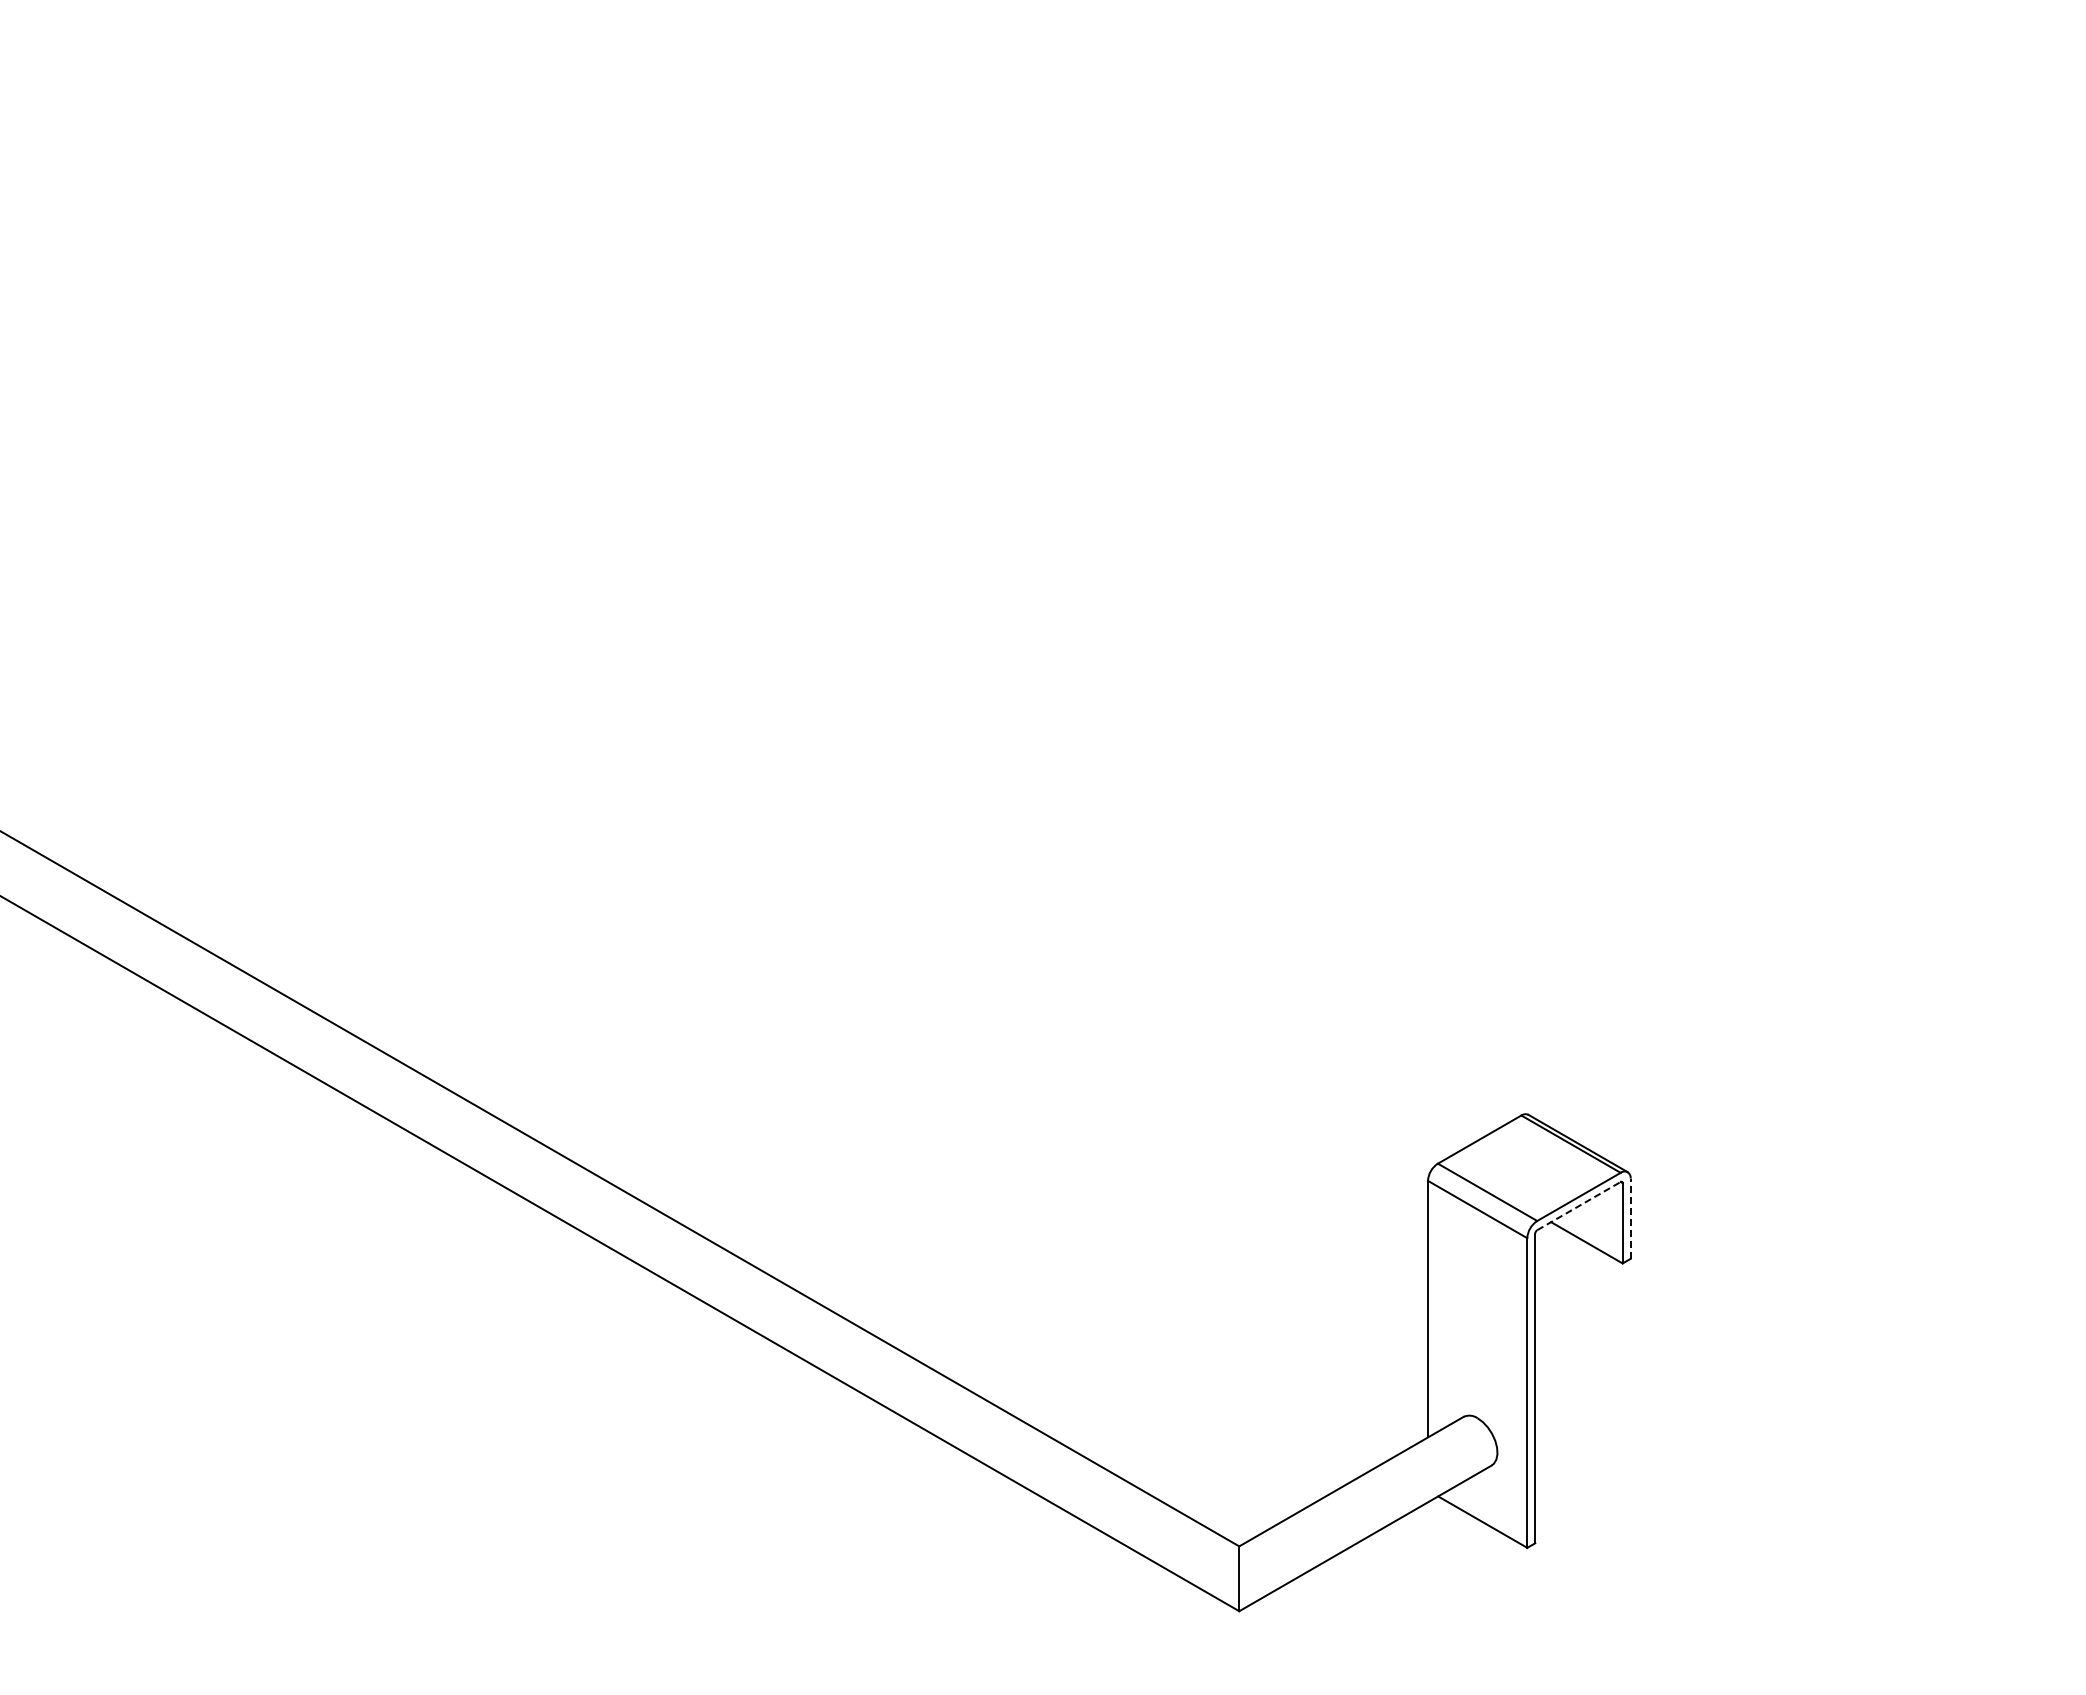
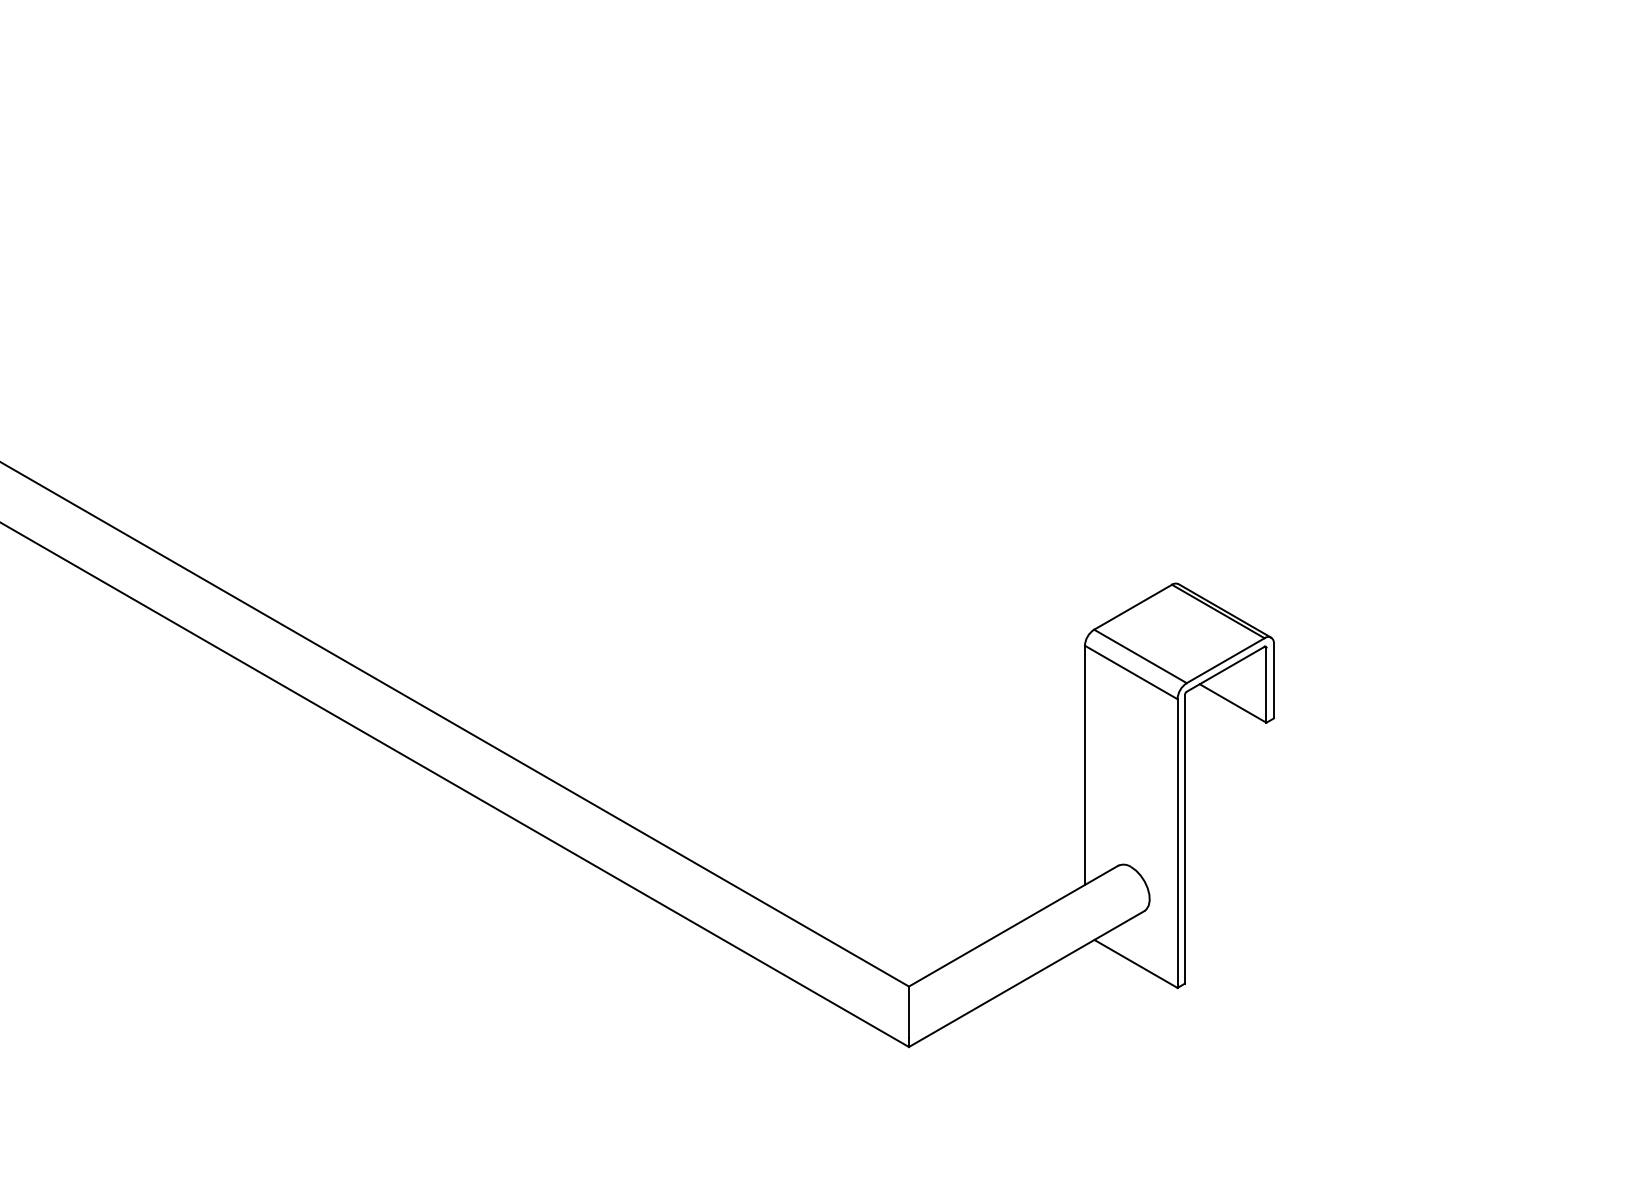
line: (1579, 1205) -> (1226, 668), dashed -> solid
line: (1630, 1218) -> (1273, 680), dashed -> solid

